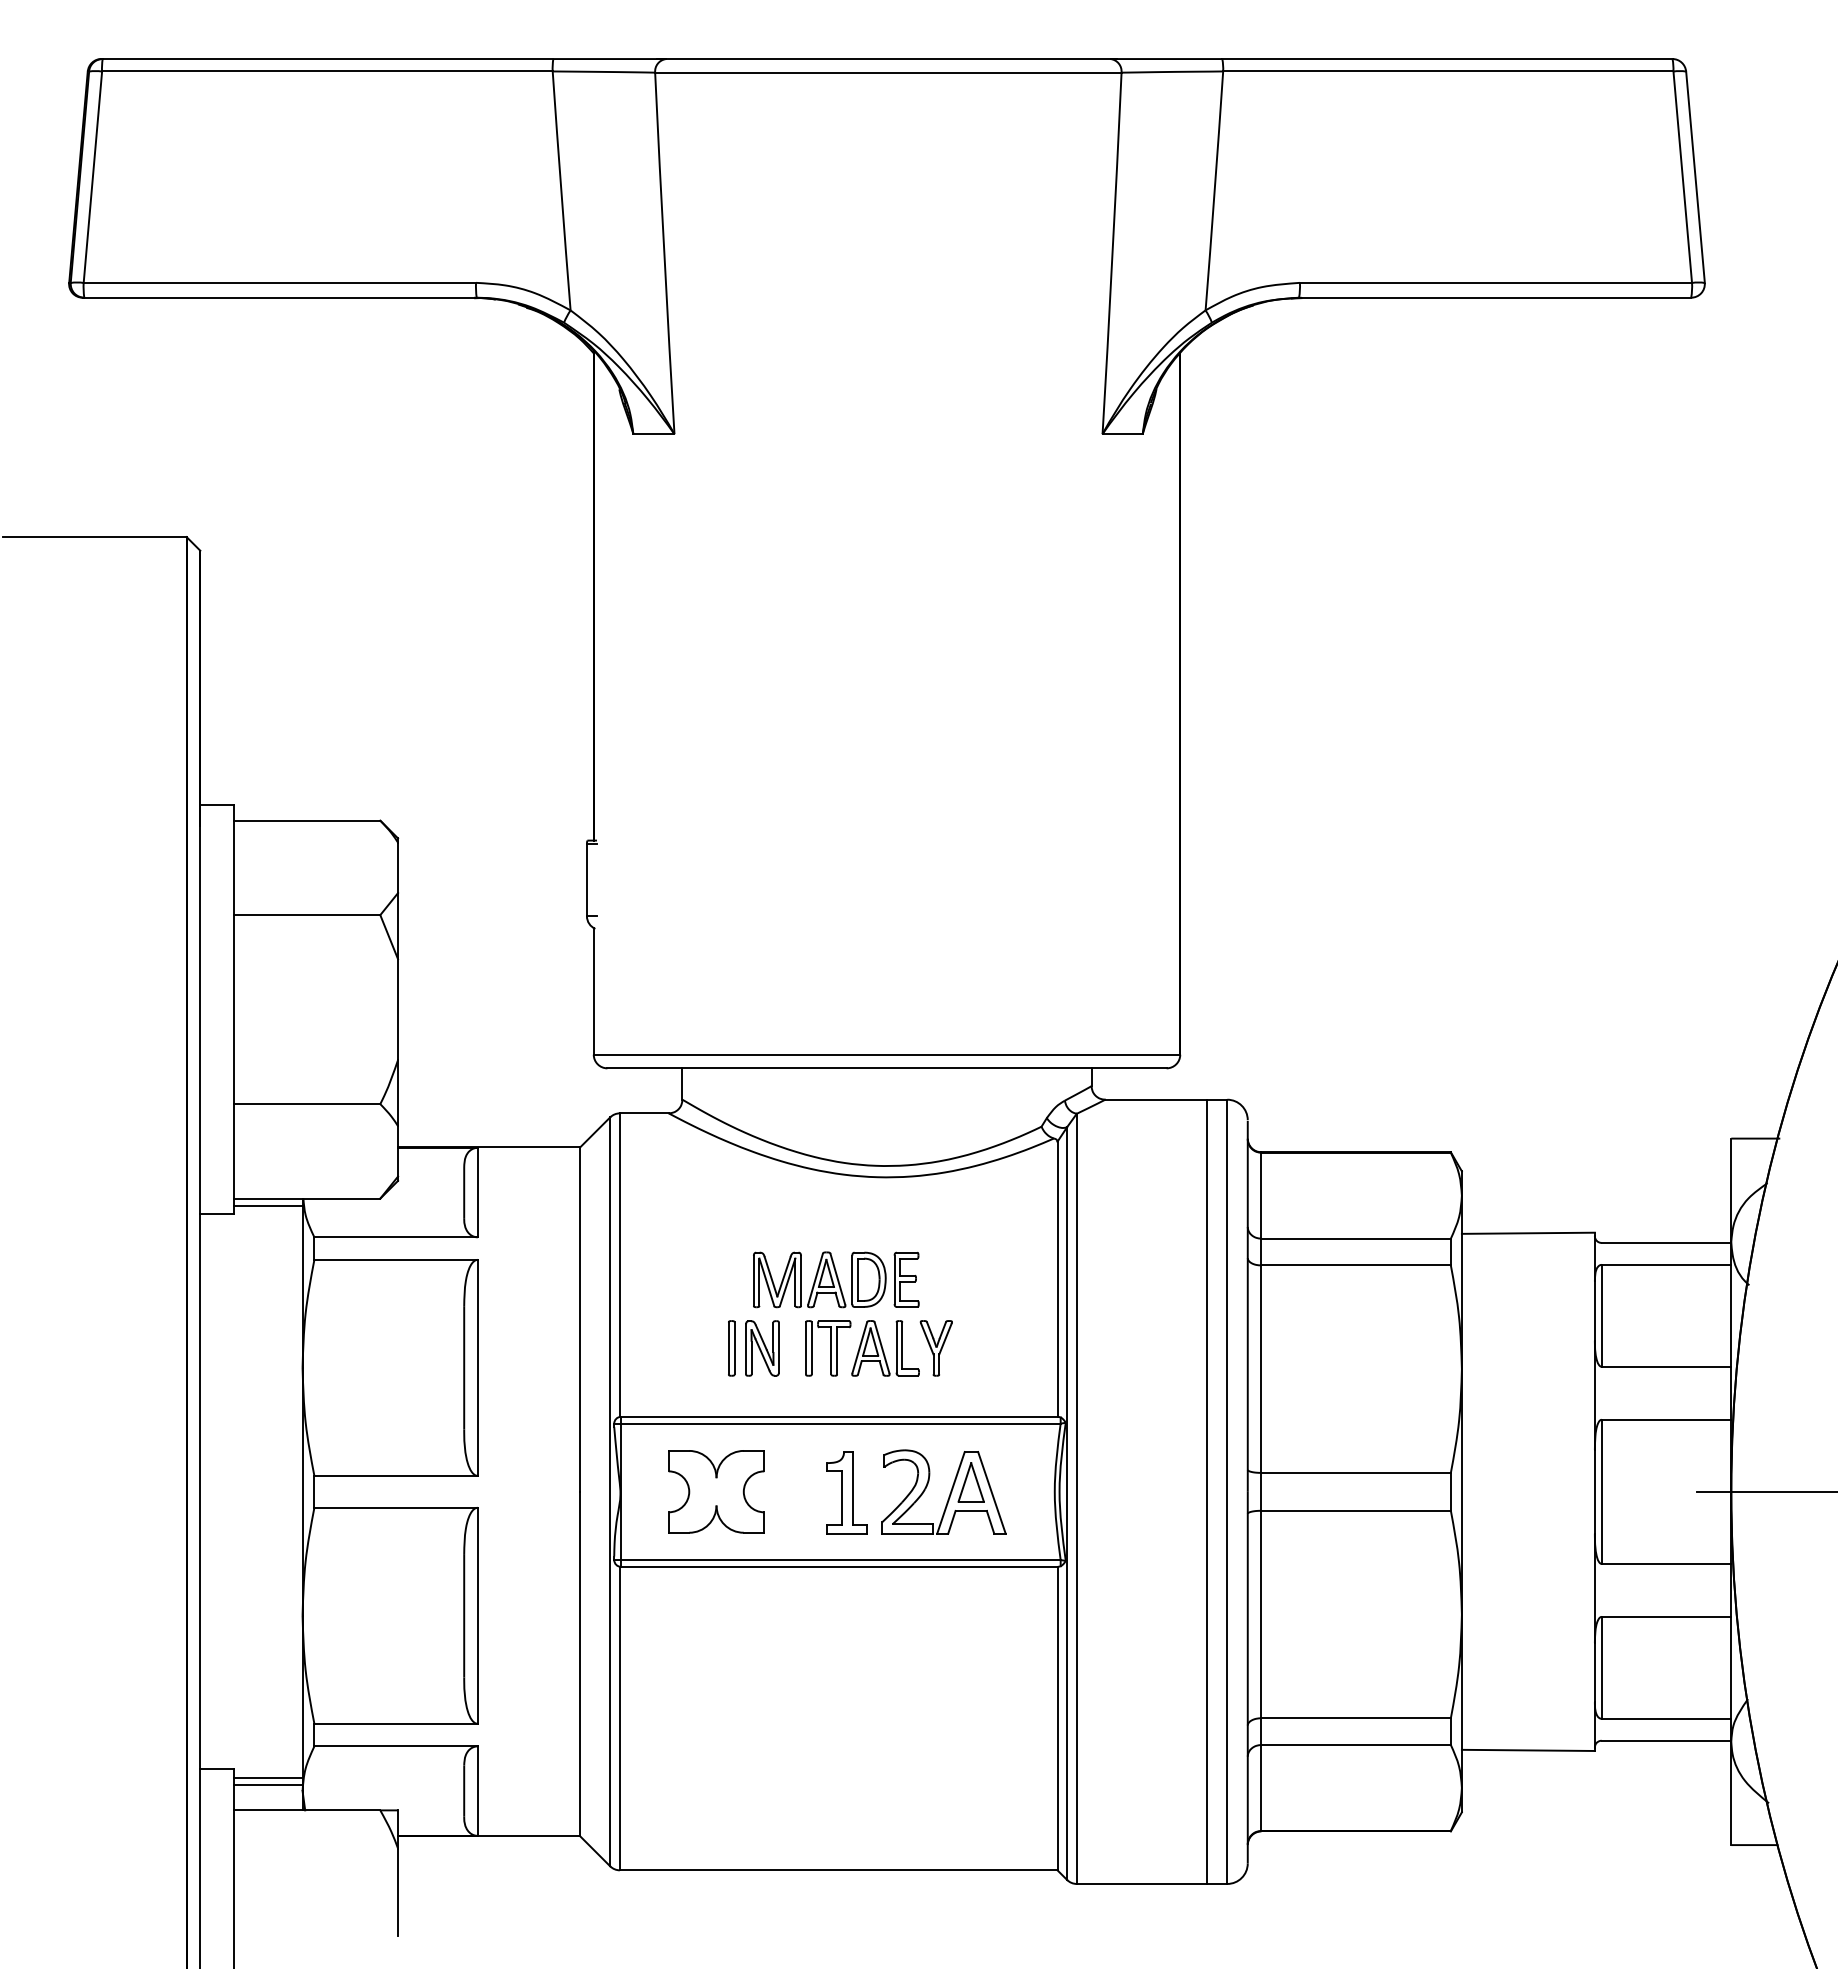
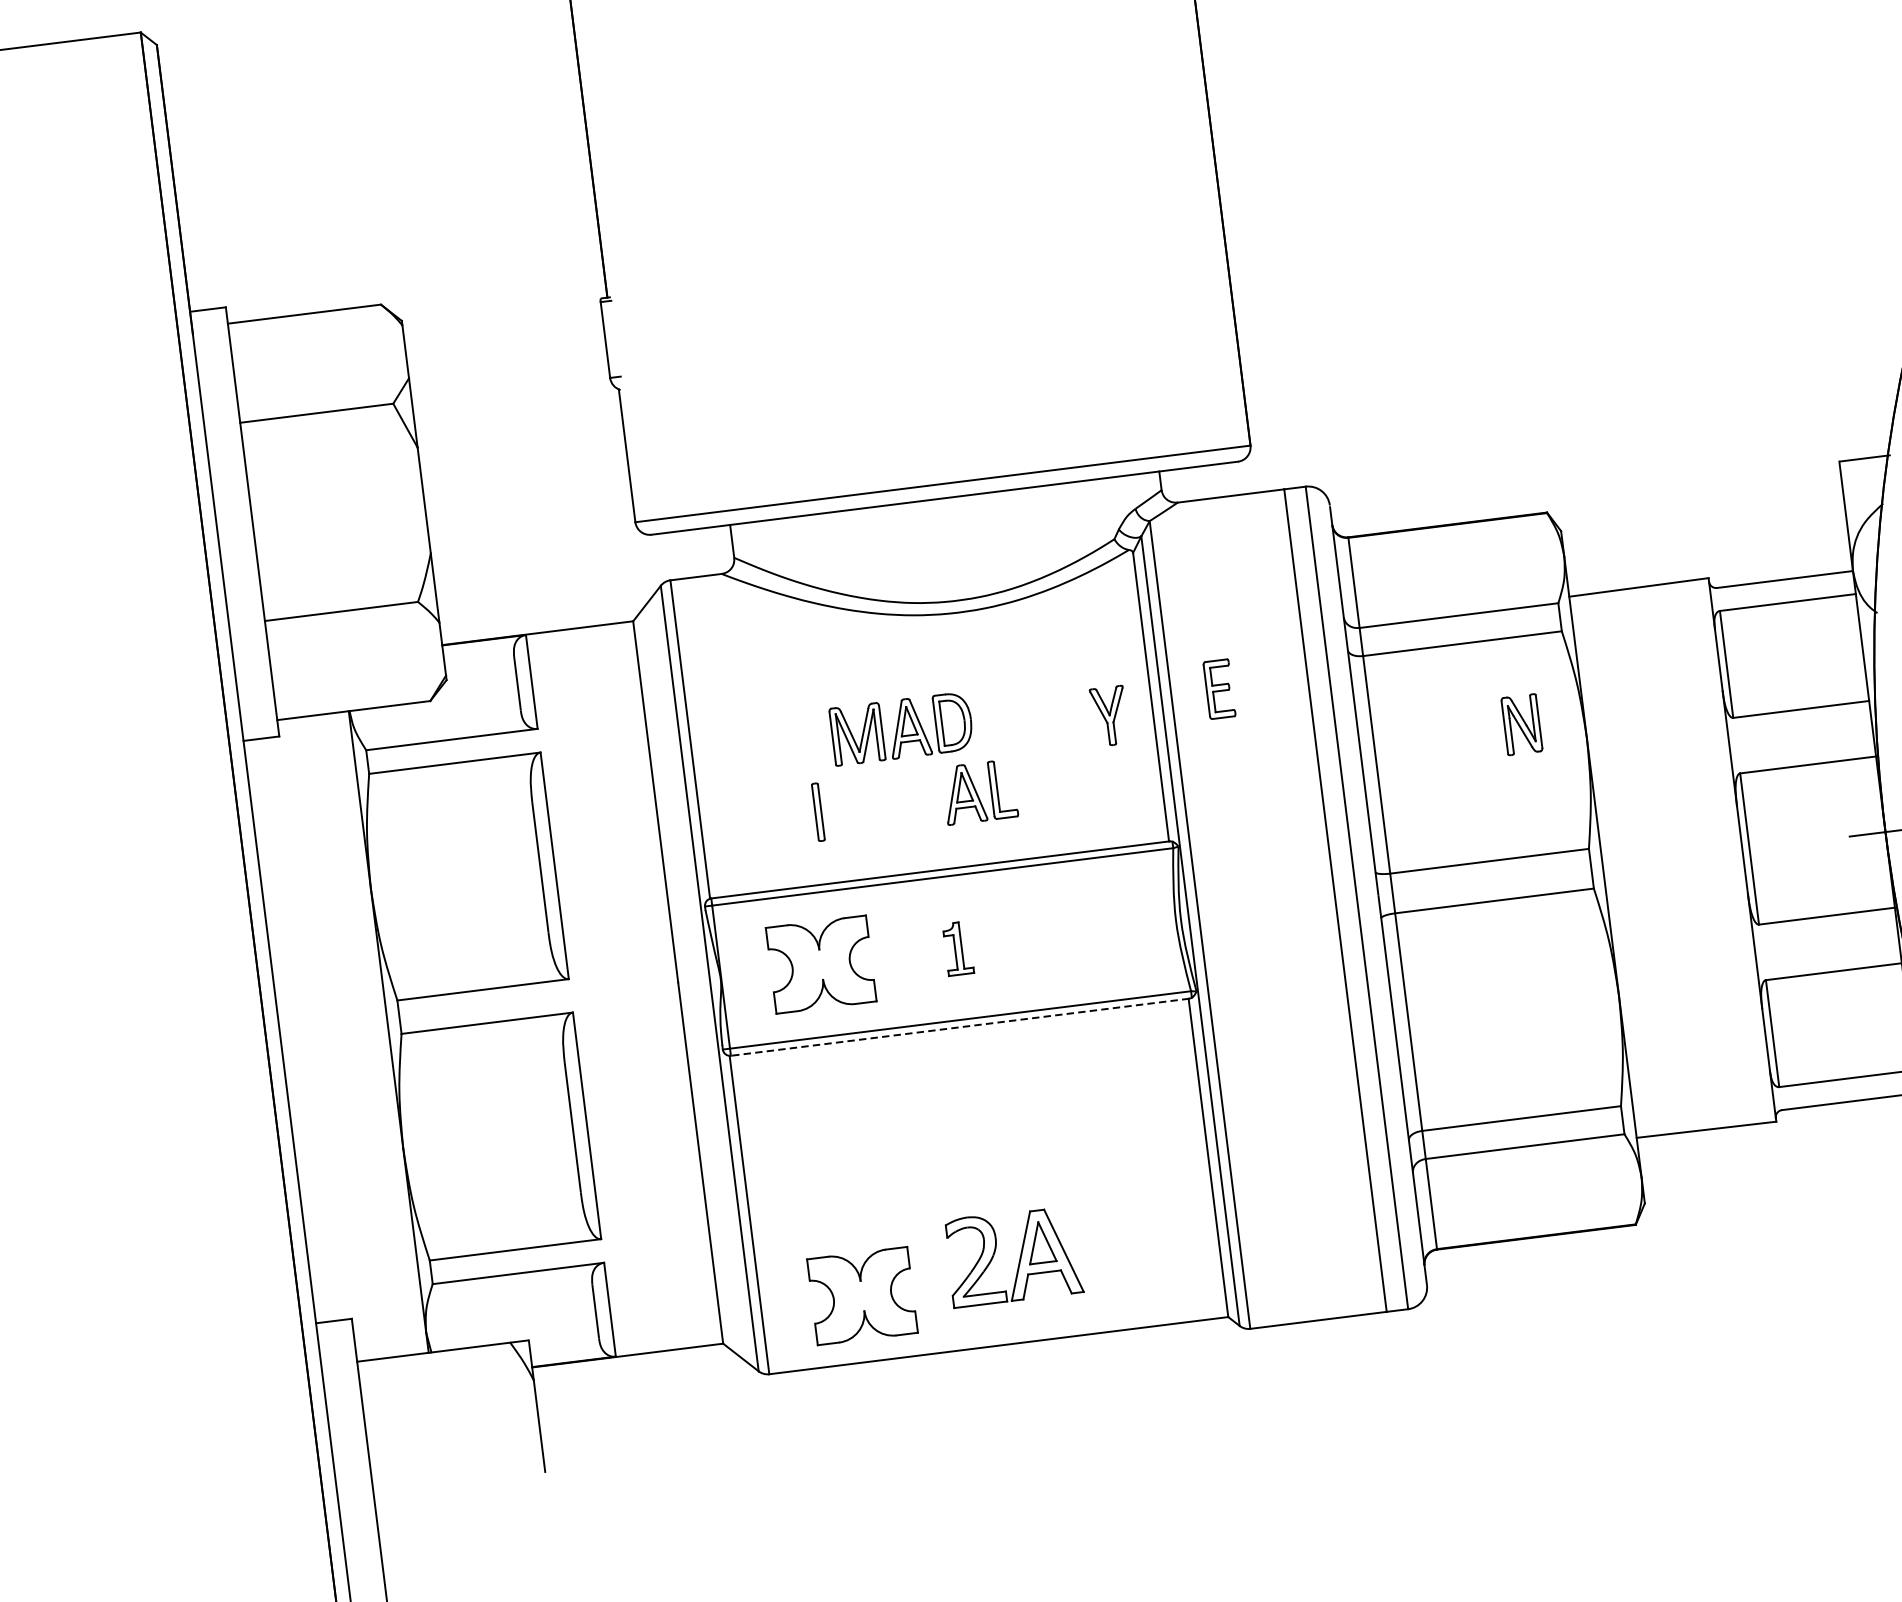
line: (268, 1206) -> (314, 723), removed
part: (906, 1279) -> (1219, 688), moved
part: (762, 1348) -> (1521, 724), moved
part: (828, 1348) -> (919, 799), removed
part: (935, 1348) -> (1108, 716), moved
part: (846, 1492) -> (957, 948), size x0.6
part: (949, 1493) -> (1019, 1256), moved
line: (839, 1566) -> (959, 1026), solid -> dashed
line: (268, 1777) -> (388, 1322), removed
line: (268, 1785) -> (389, 1331), removed
part: (716, 1807) -> (862, 1295), added

